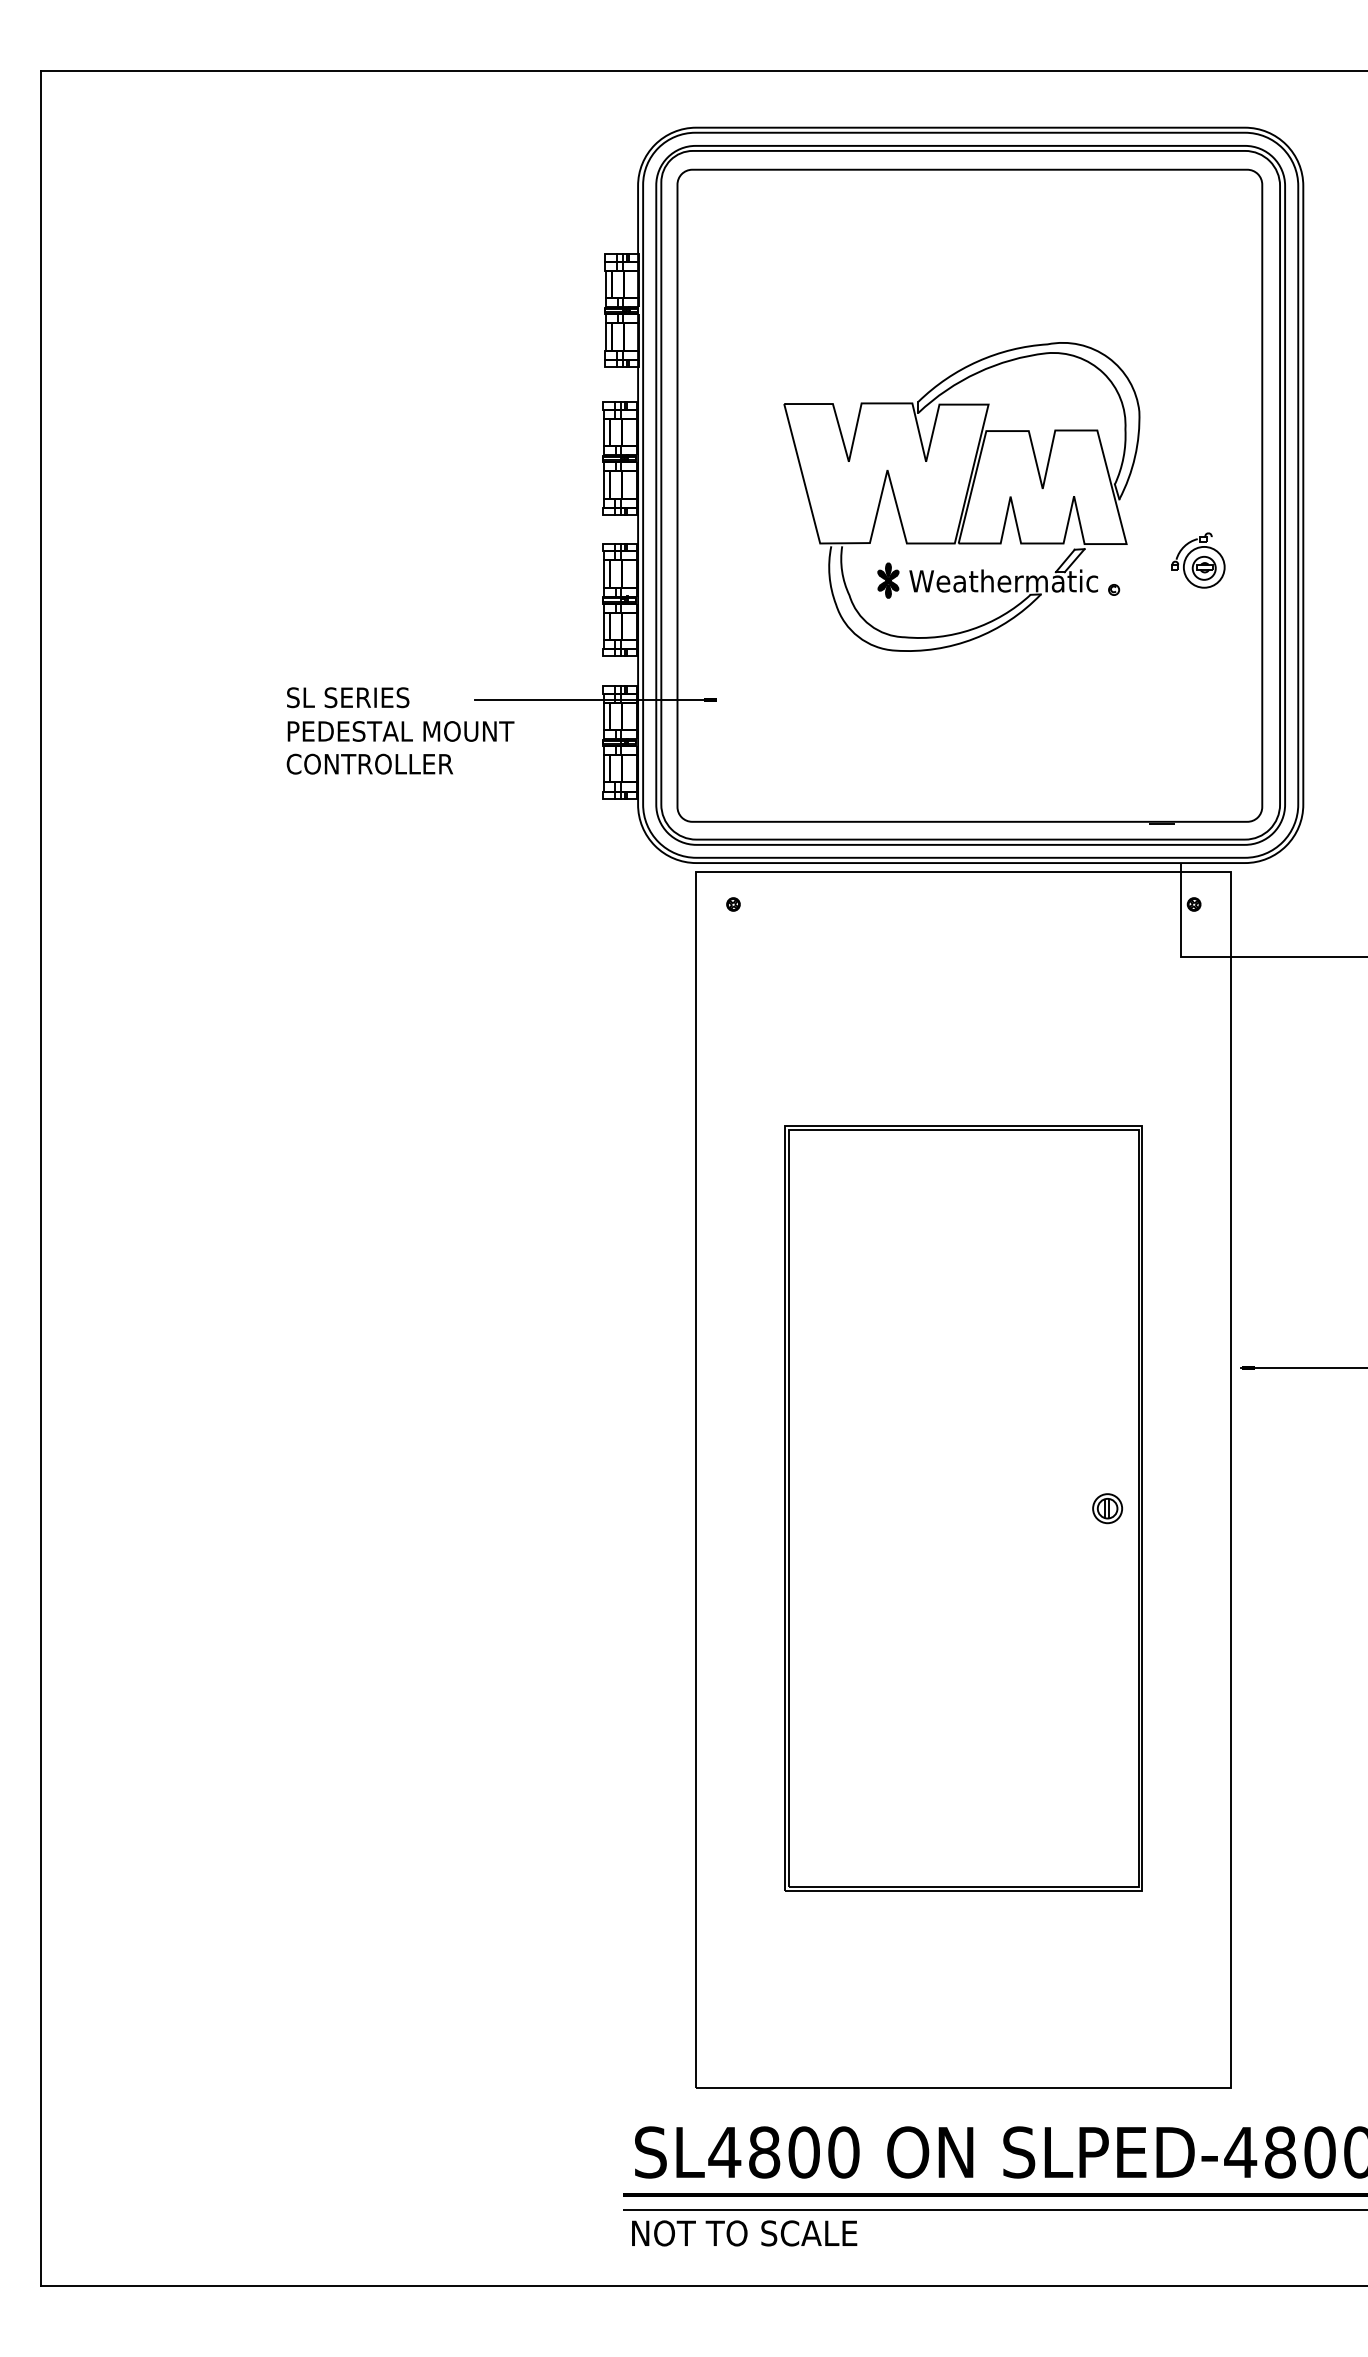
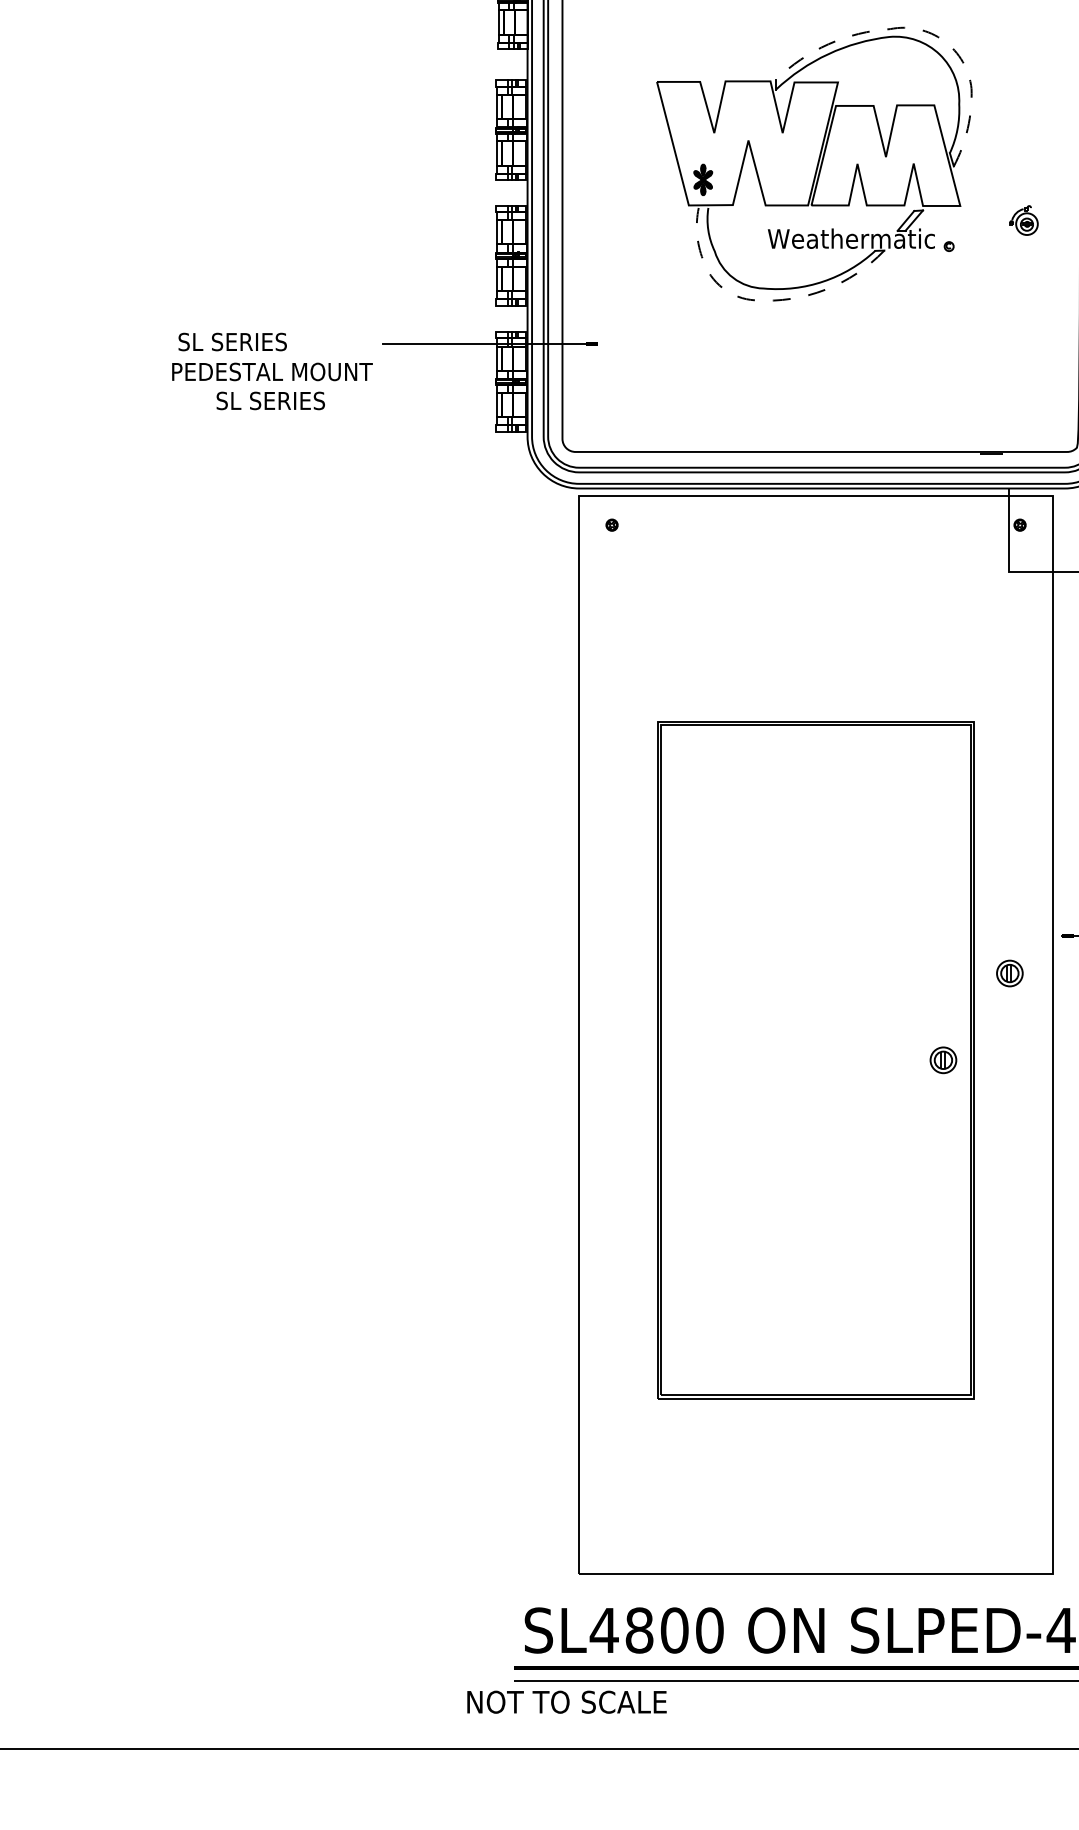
line: (1086, 346) -> (924, 30), solid -> dashed
part: (1198, 560) -> (1023, 220), size x0.6
part: (888, 580) -> (703, 179), moved
line: (907, 651) -> (766, 301), solid -> dashed
text: (348, 697) -> (233, 341), moved
text: (400, 731) -> (271, 371), moved
text: (369, 763) -> (289, 400), CONTROLLER -> SL SERIES
part: (1182, 1410) -> (1009, 973), added
text: (744, 2233) -> (566, 1702), moved

